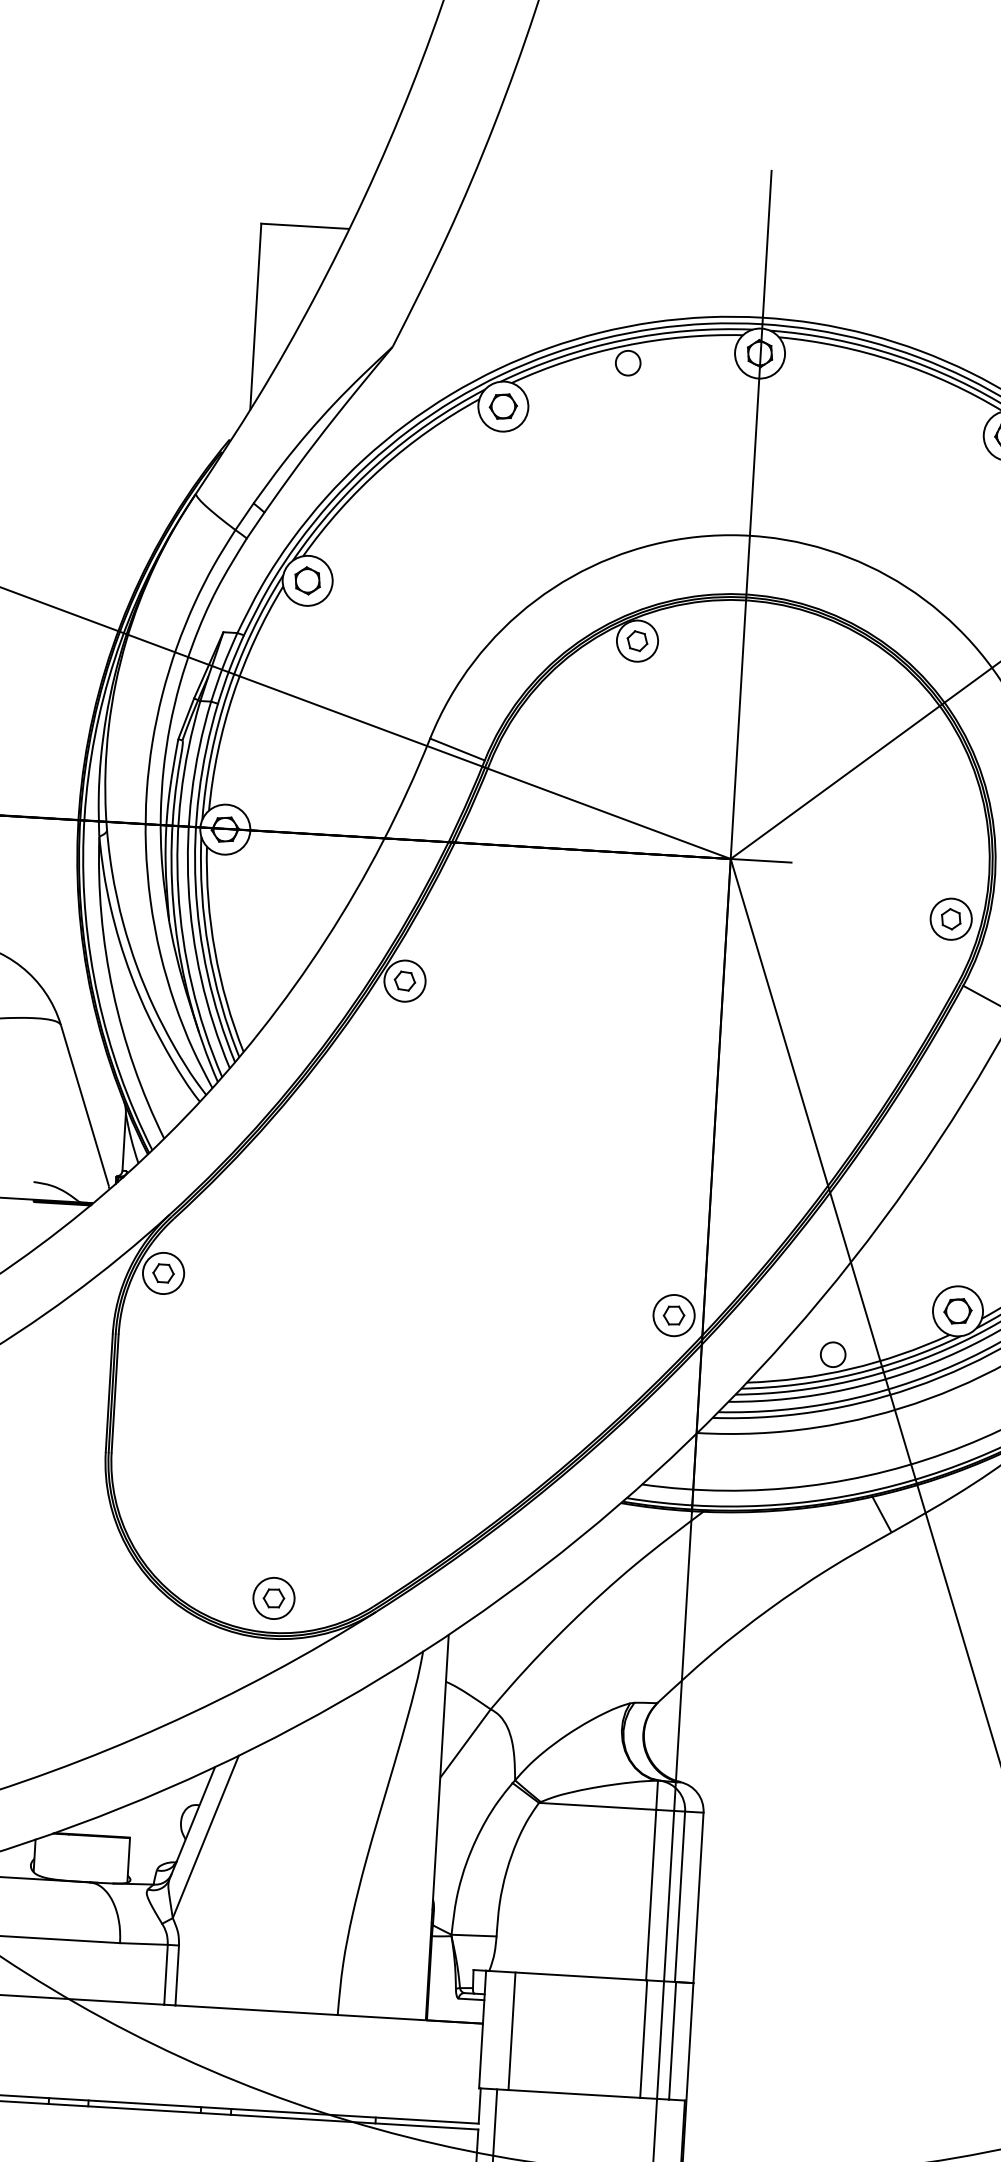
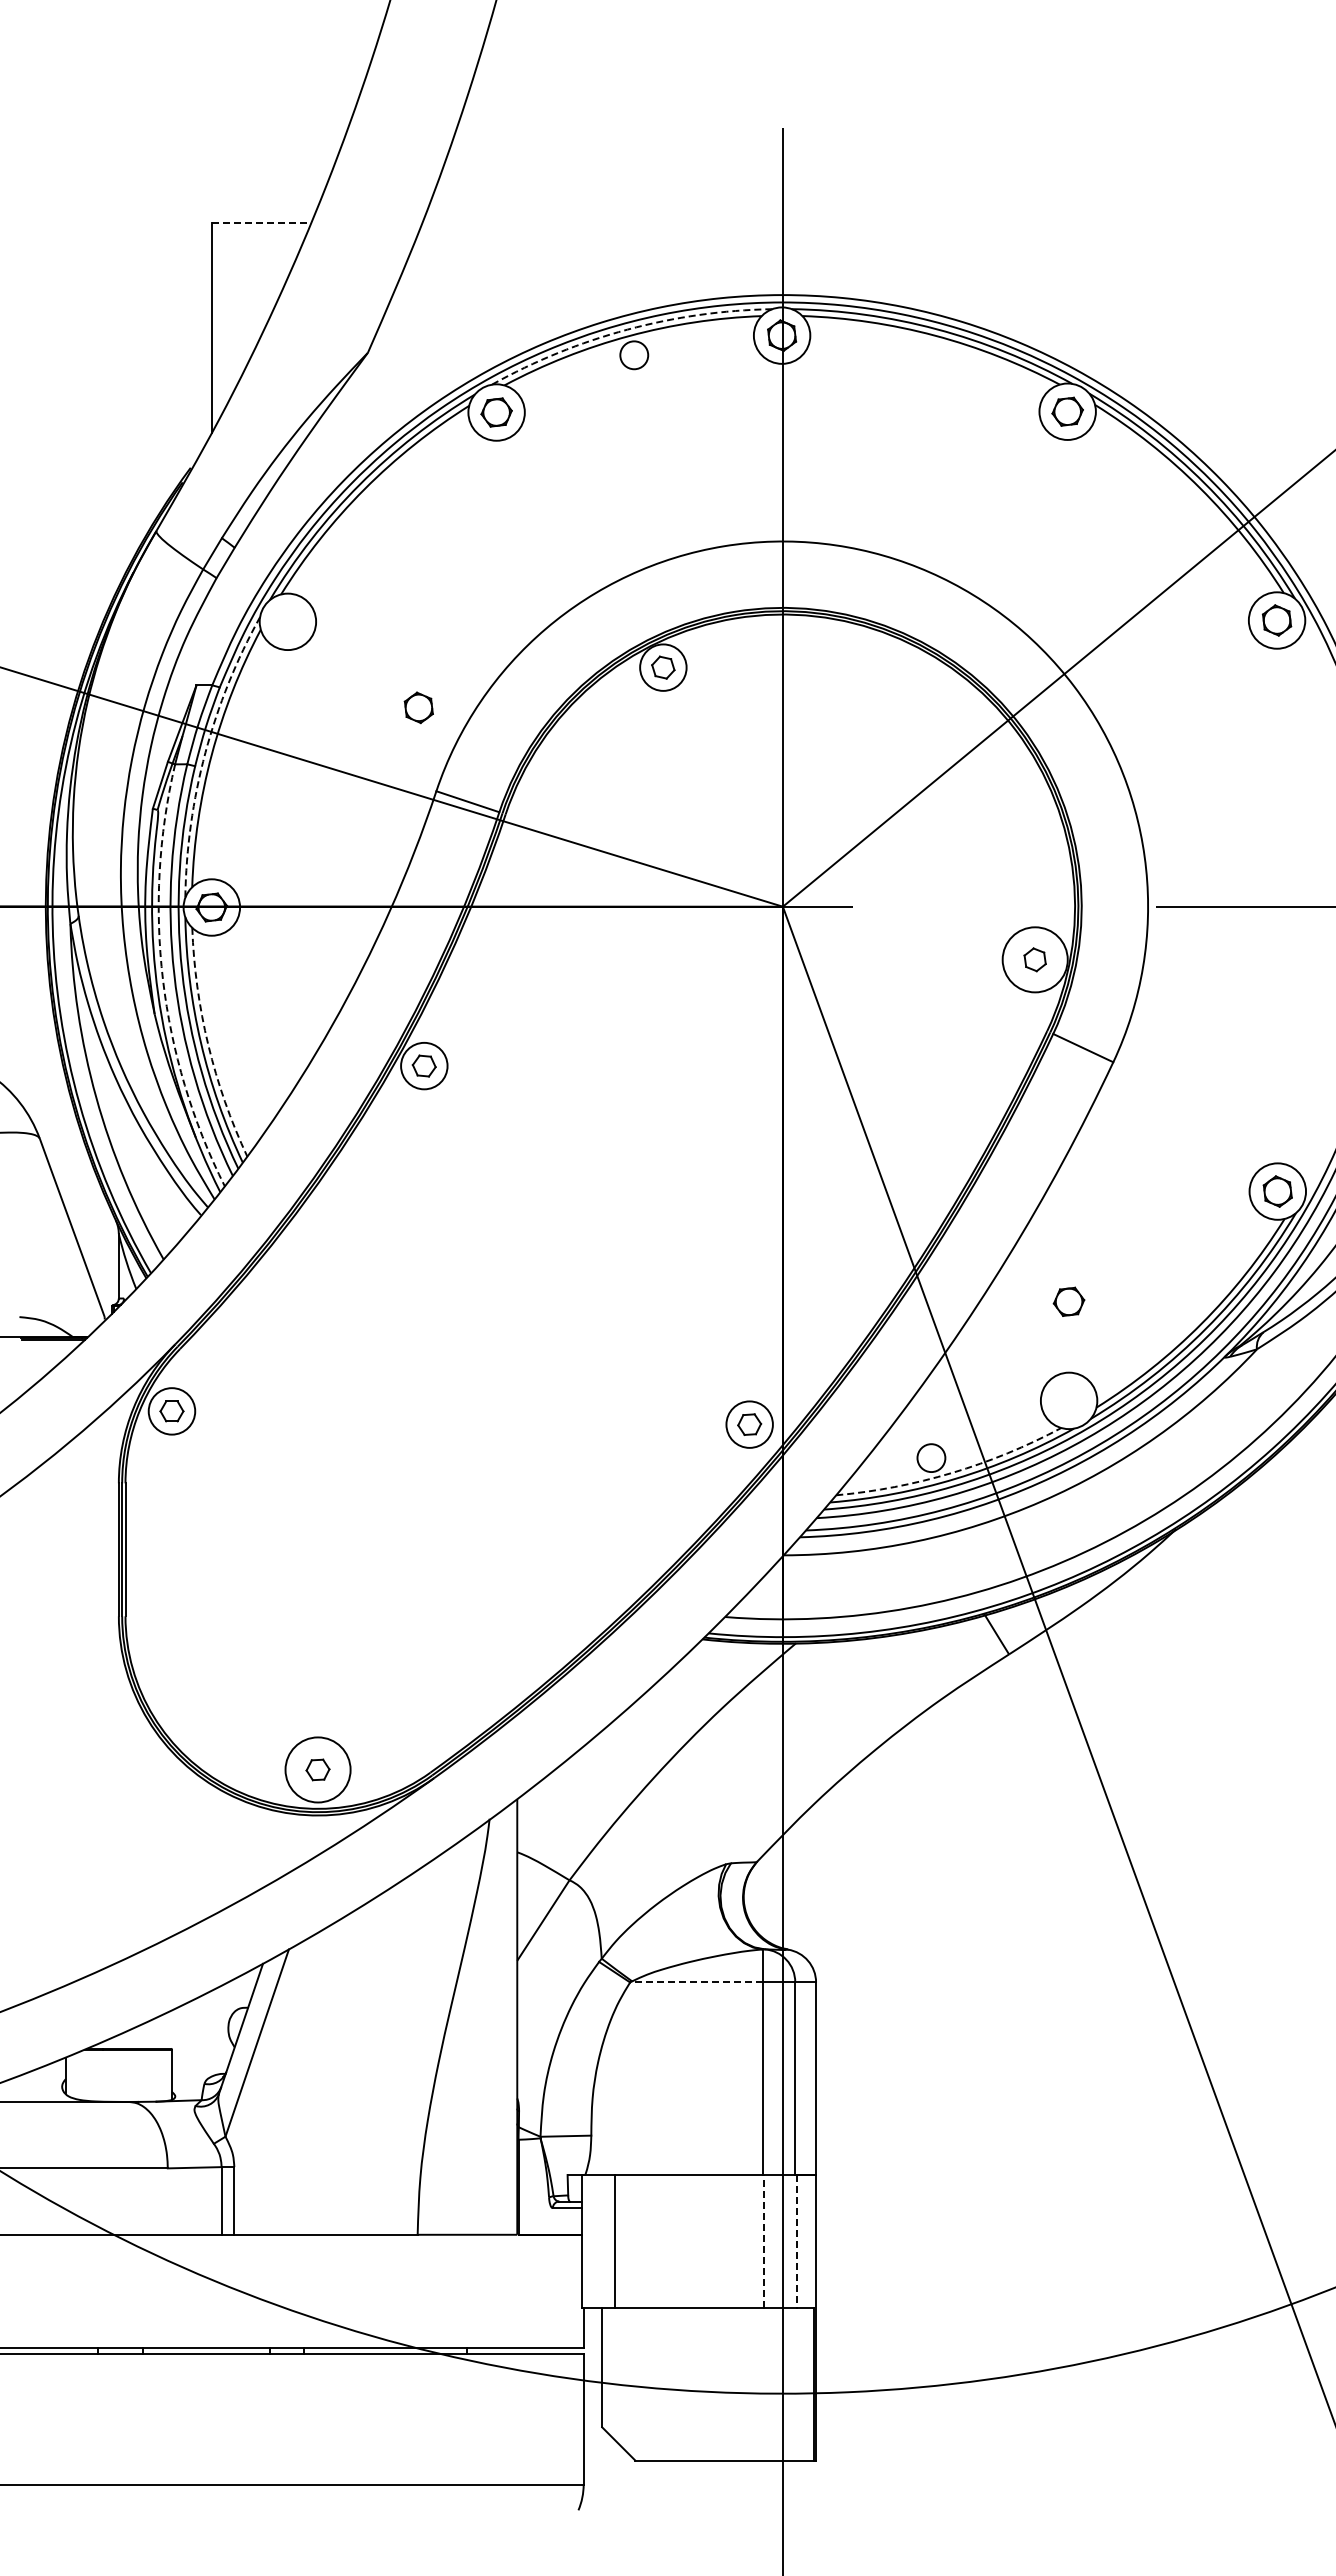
line: (305, 226) -> (261, 222), solid -> dashed
arc: (623, 340) -> (627, 329), solid -> dashed
part: (307, 580) -> (418, 707), moved
arc: (227, 692) -> (205, 752), solid -> dashed
arc: (177, 890) -> (162, 979), solid -> dashed
circle: (950, 918) -> (1034, 959), size x1.4
arc: (215, 951) -> (208, 1045), solid -> dashed
part: (957, 1310) -> (1068, 1301), moved
arc: (851, 1368) -> (952, 1472), solid -> dashed
circle: (273, 1598) -> (317, 1769), size x1.4
line: (596, 1806) -> (695, 1982), solid -> dashed
line: (643, 2038) -> (763, 2240), solid -> dashed
line: (672, 2040) -> (796, 2241), solid -> dashed

